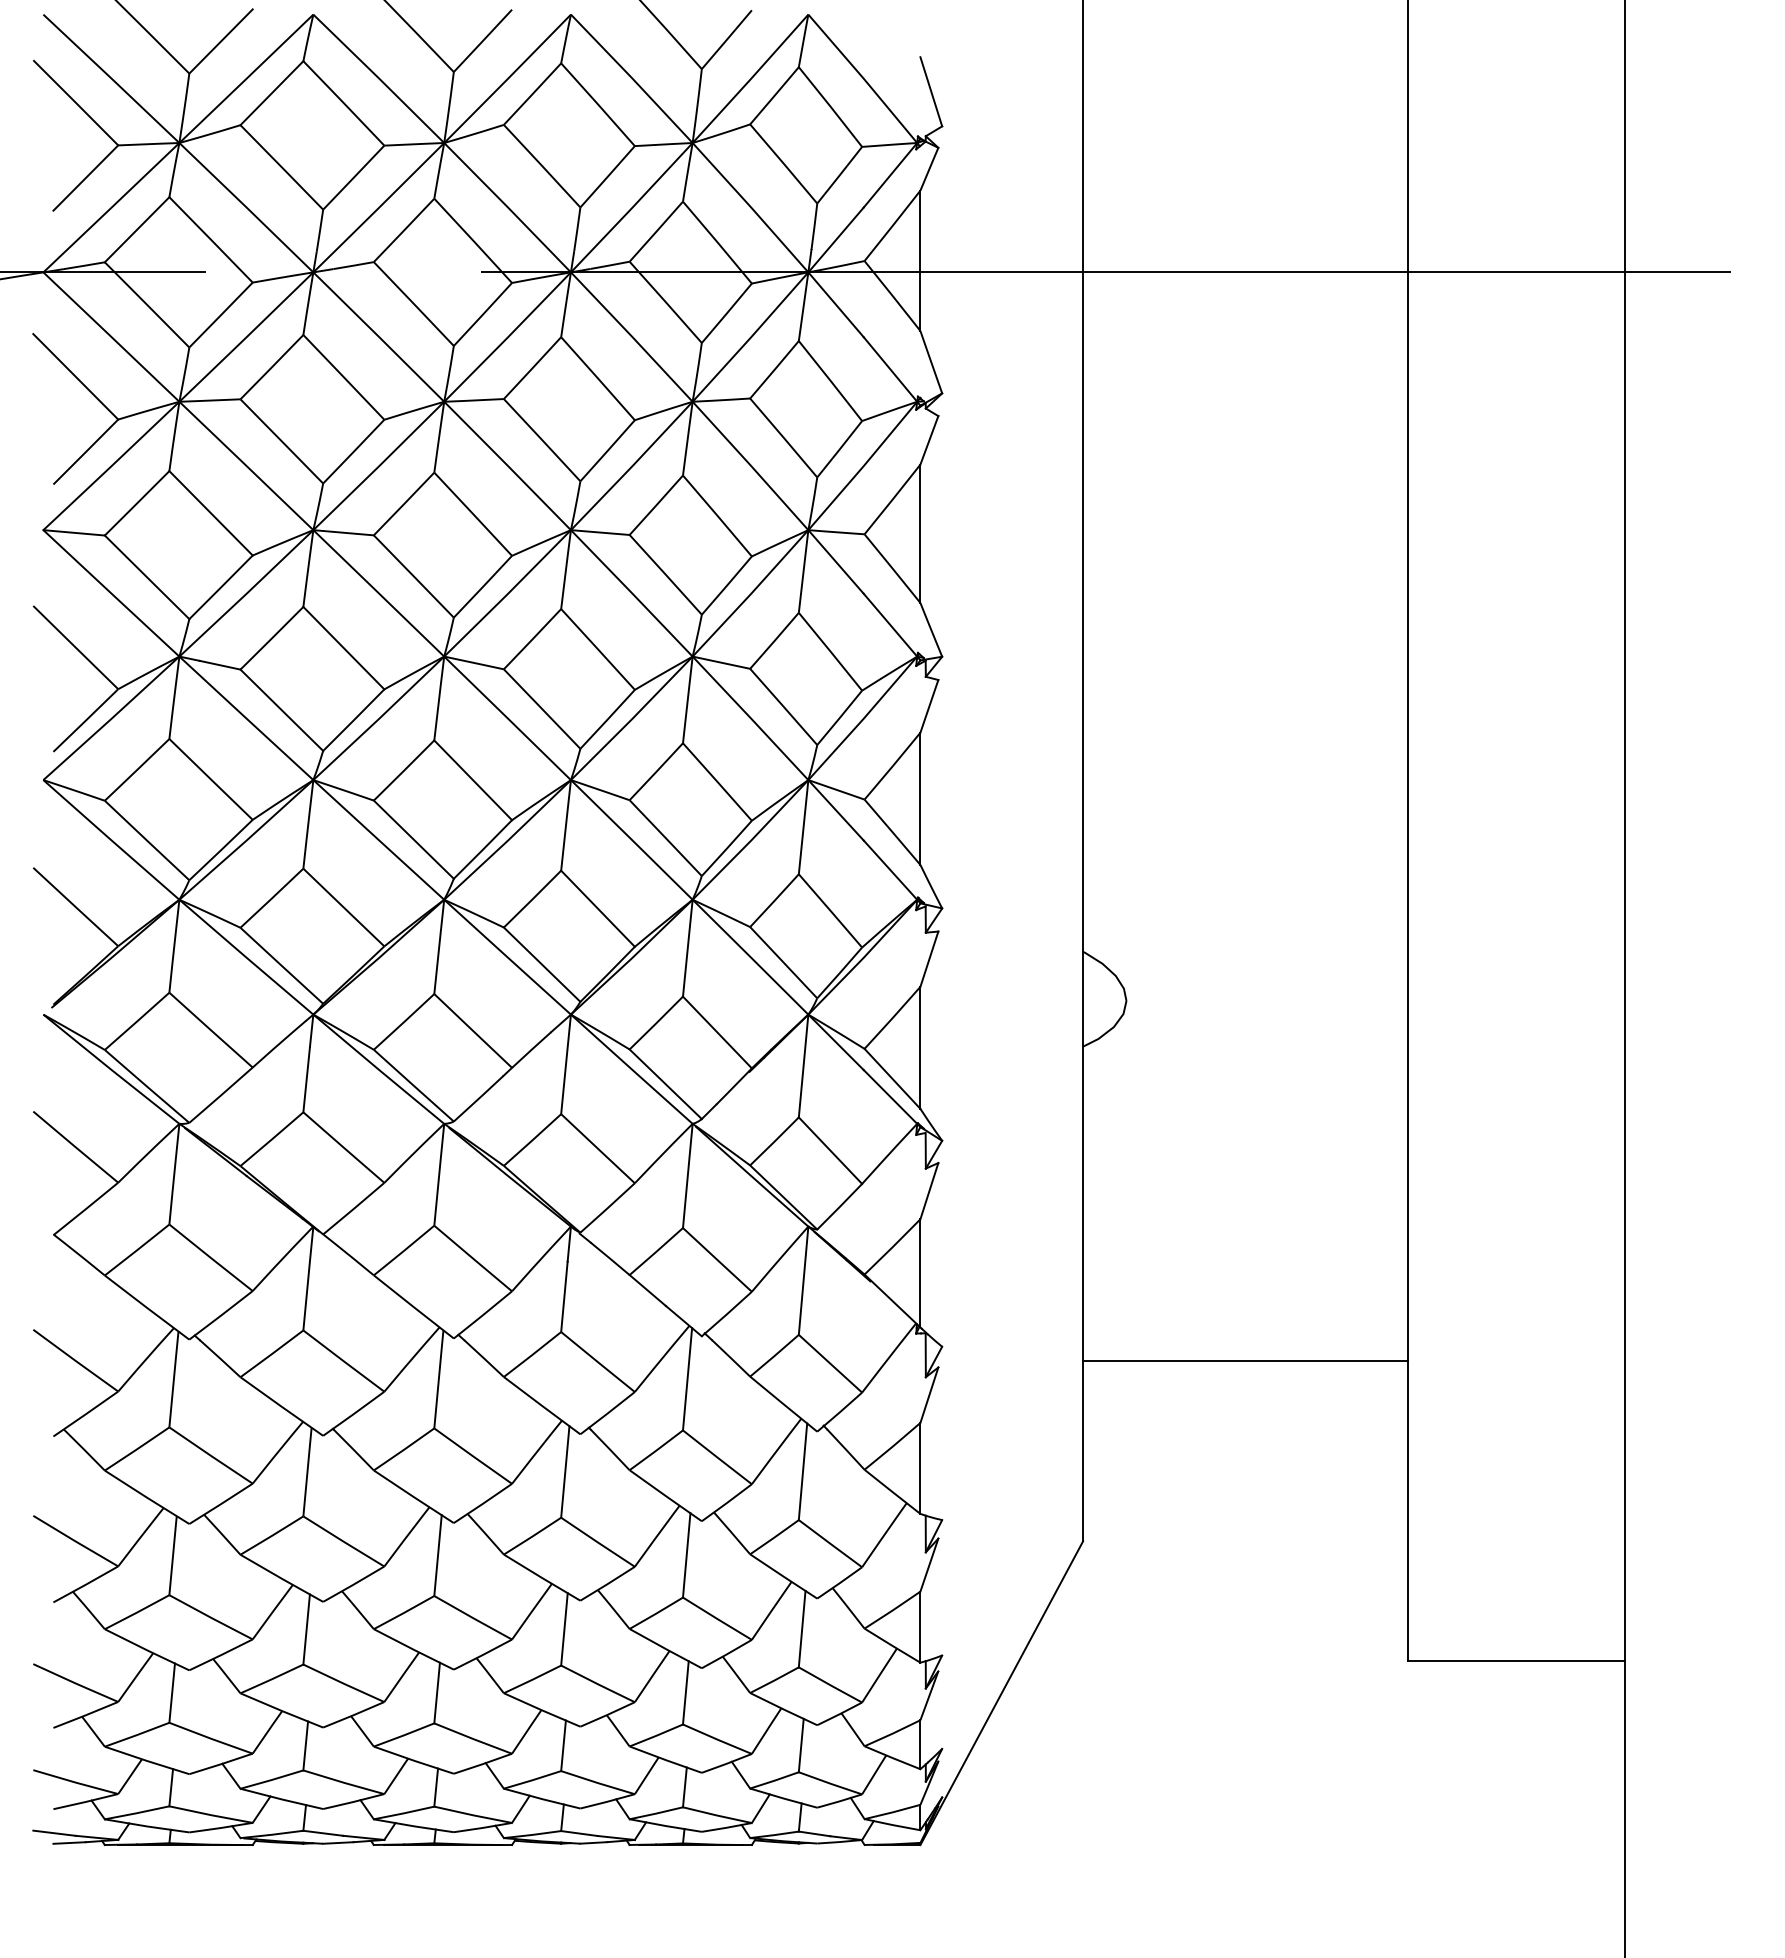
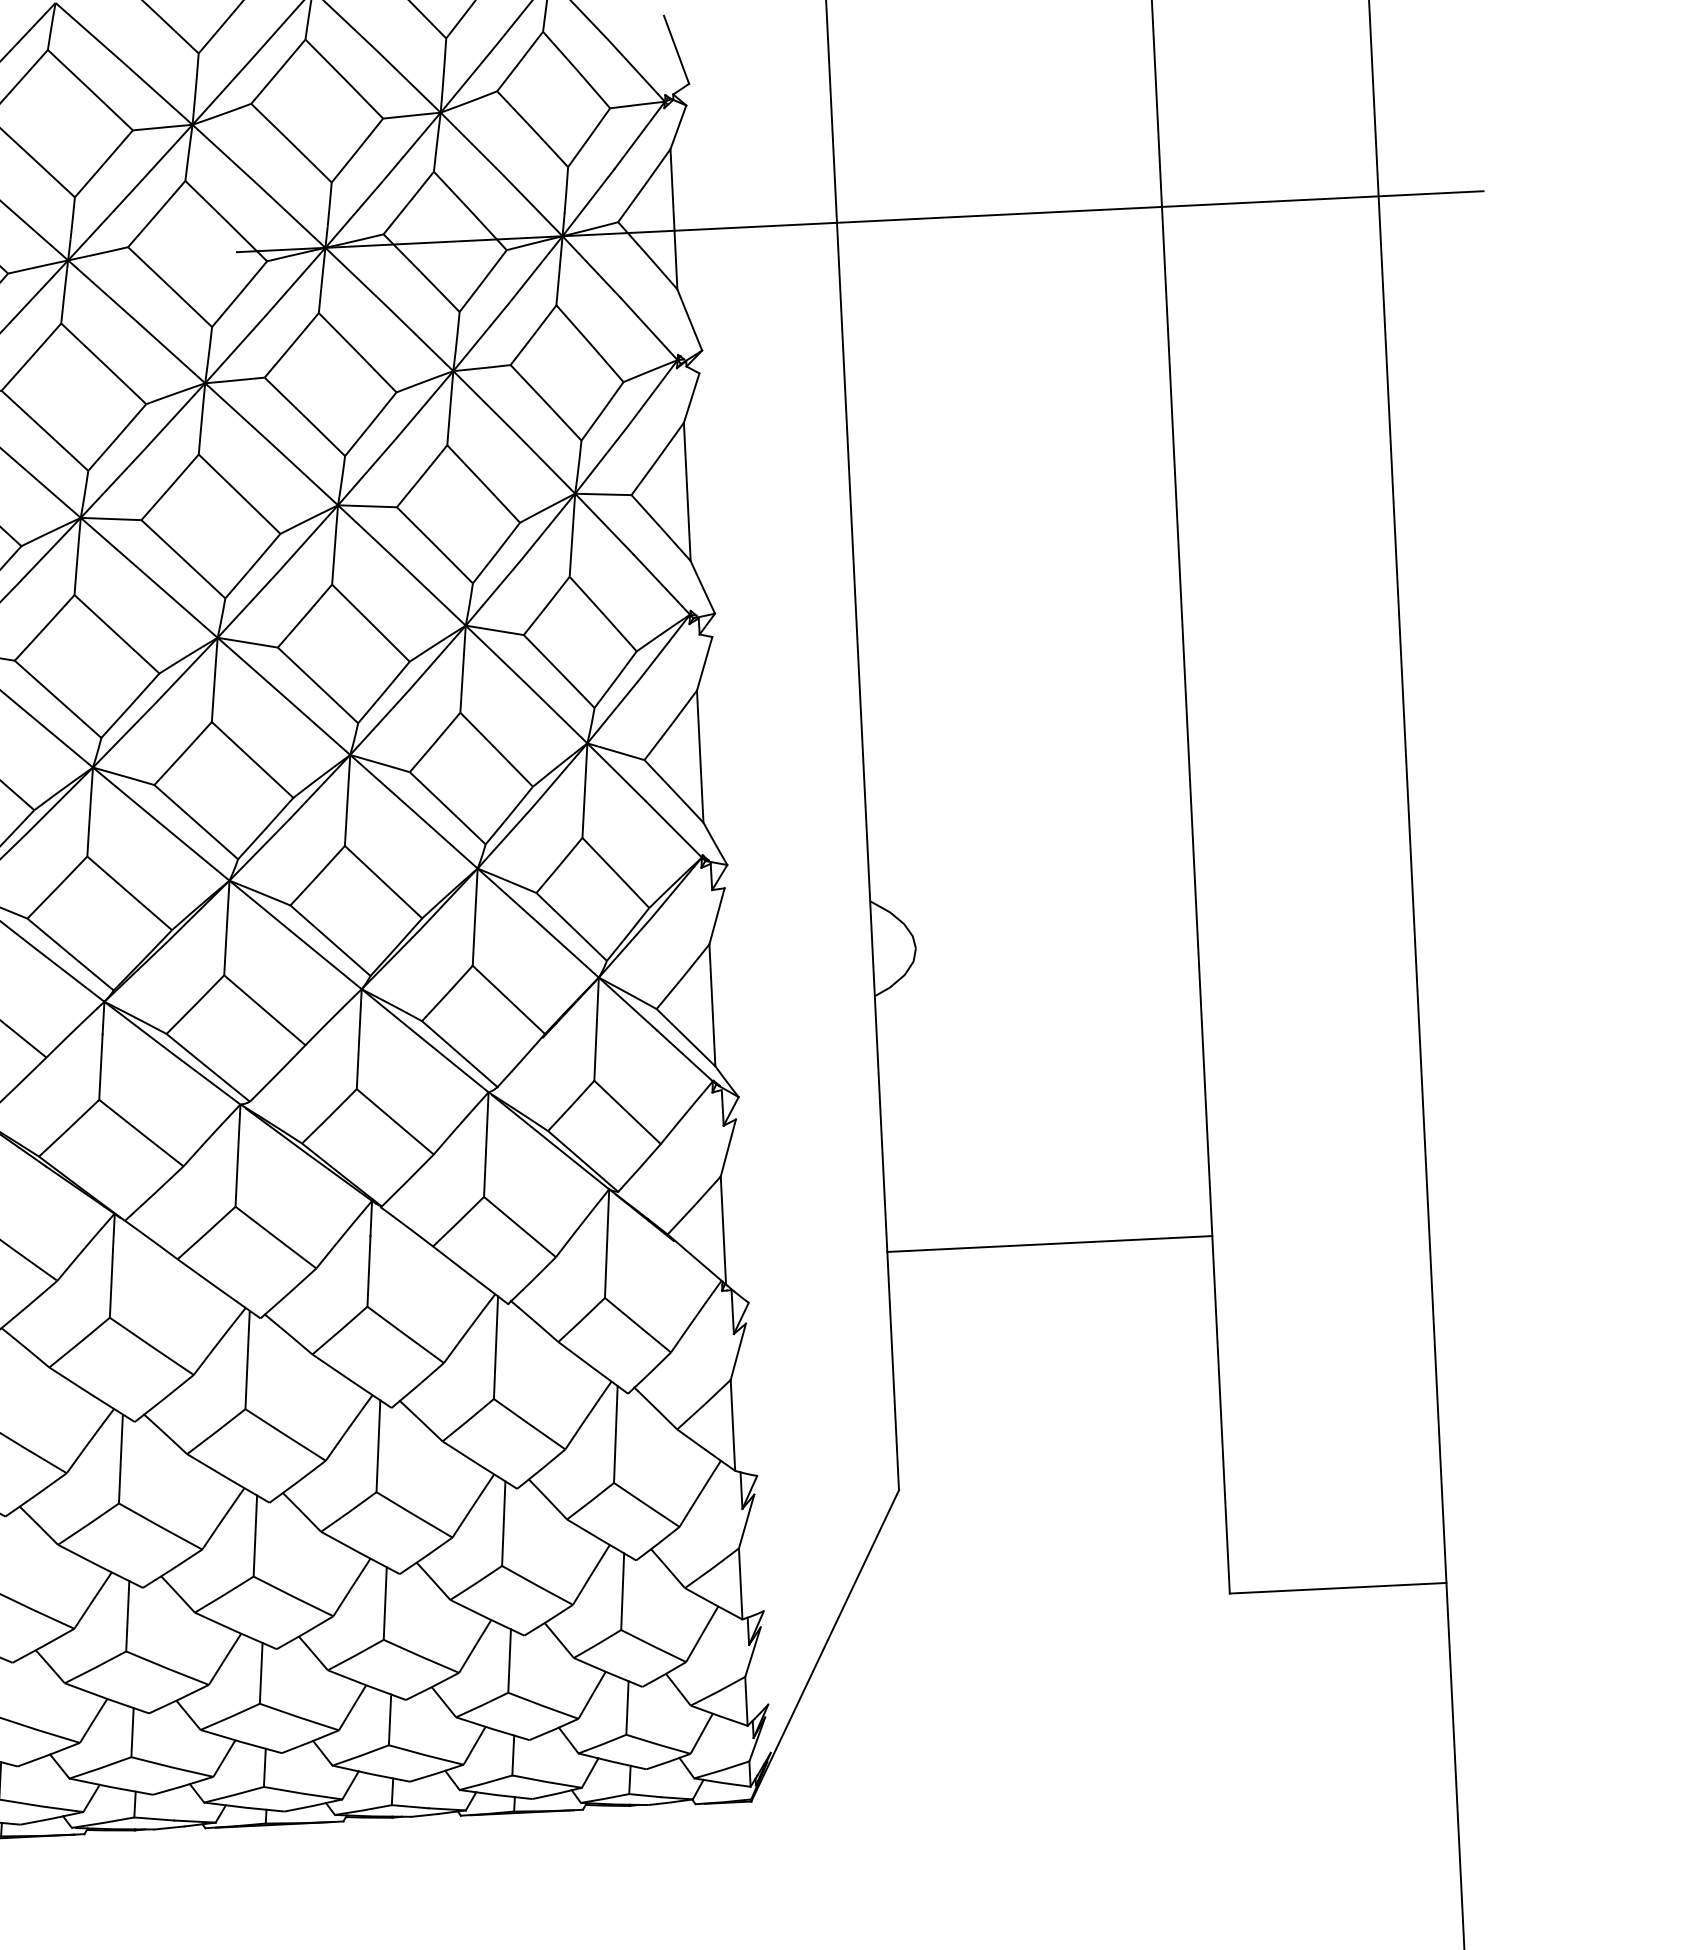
line: (1245, 1360) -> (1049, 1243), moved

